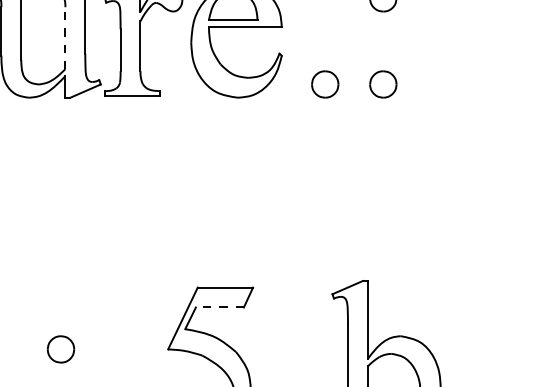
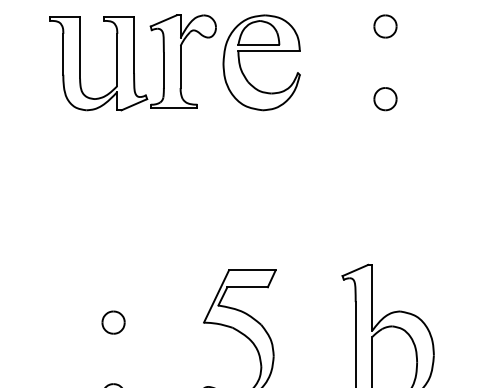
line: (65, 37) -> (117, 59), dashed -> solid
part: (325, 84) -> (336, 99), removed
line: (219, 307) -> (247, 287), dashed -> solid

